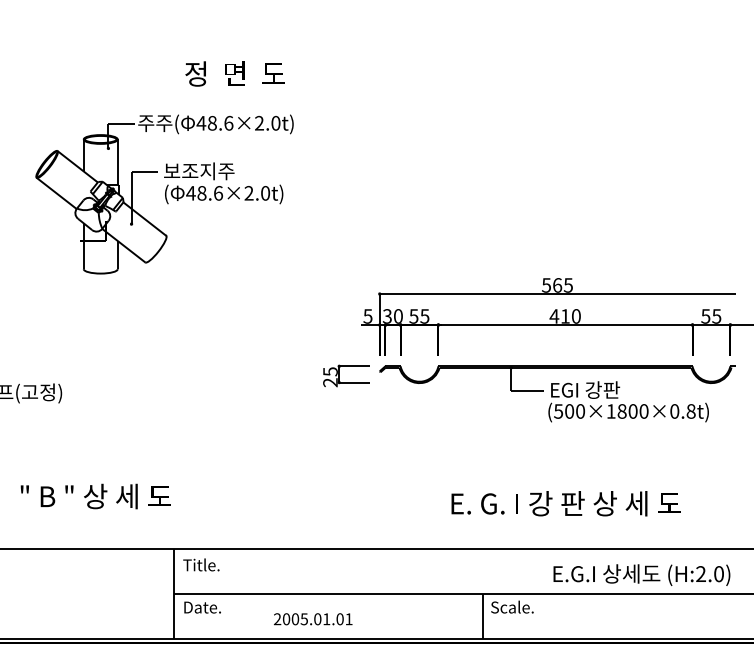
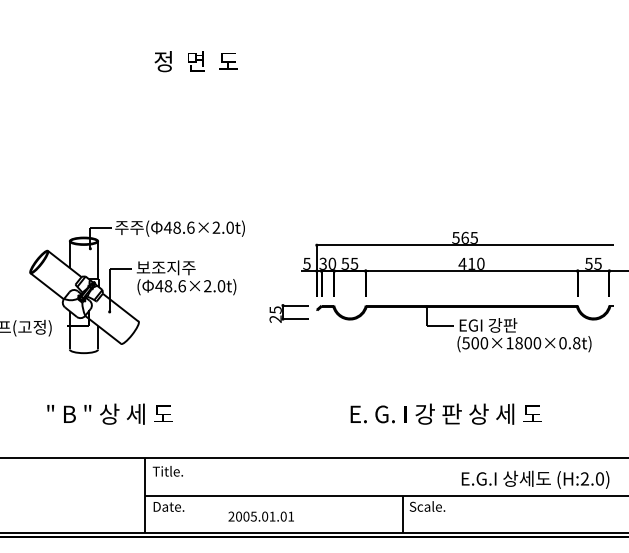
part: (163, 194) -> (136, 287), moved
text: (95, 495) -> (109, 413), moved
text: (565, 502) -> (445, 413), moved

